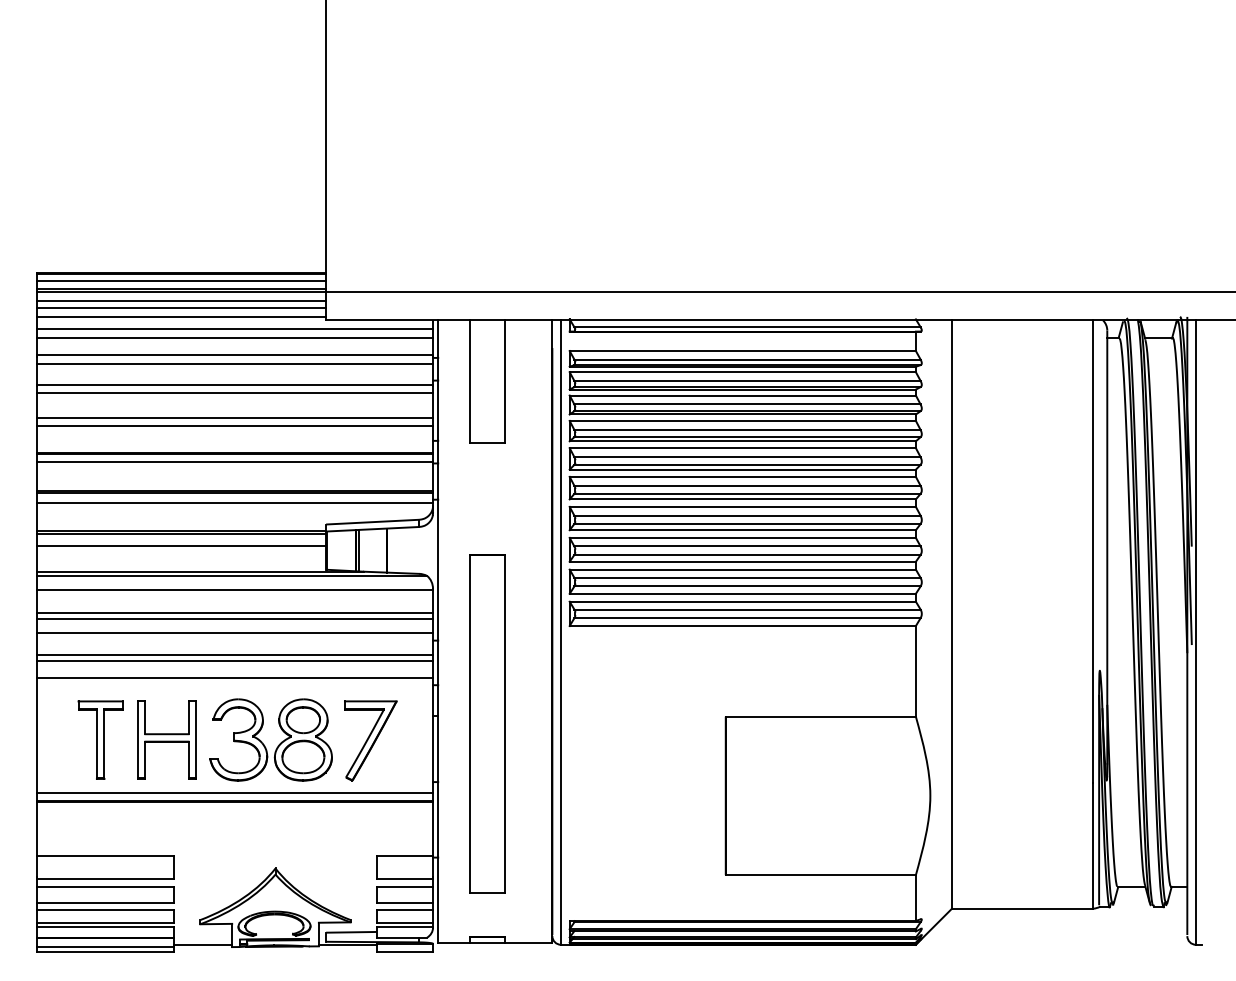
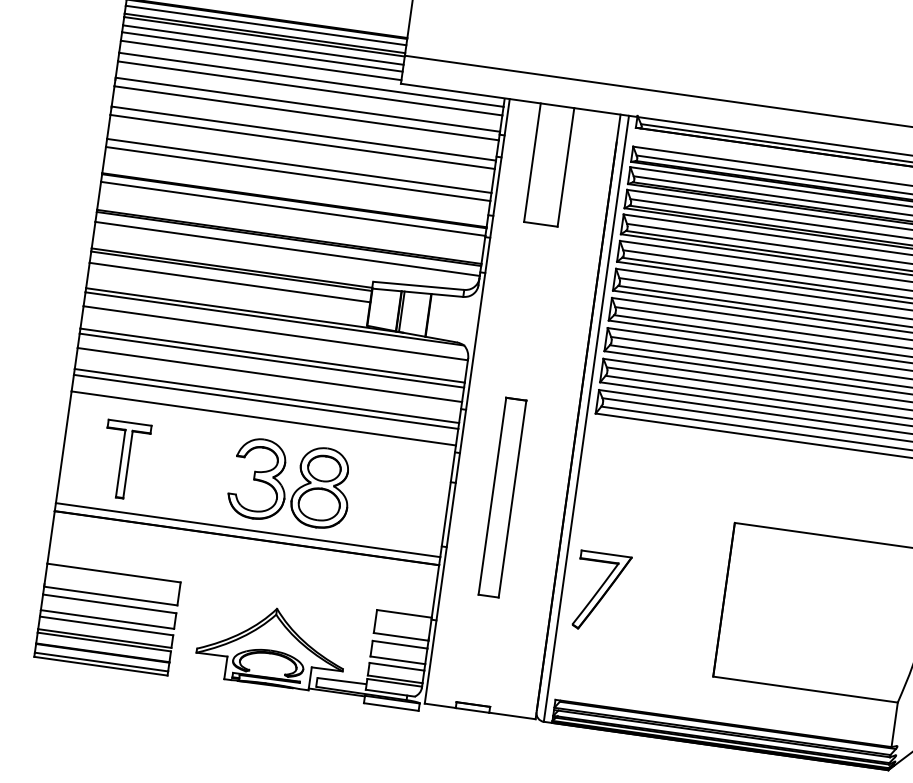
part: (487, 723) -> (502, 496), size x0.6
part: (166, 739) -> (188, 468), removed
part: (370, 740) -> (601, 591), moved
line: (203, 944) -> (196, 672), removed

